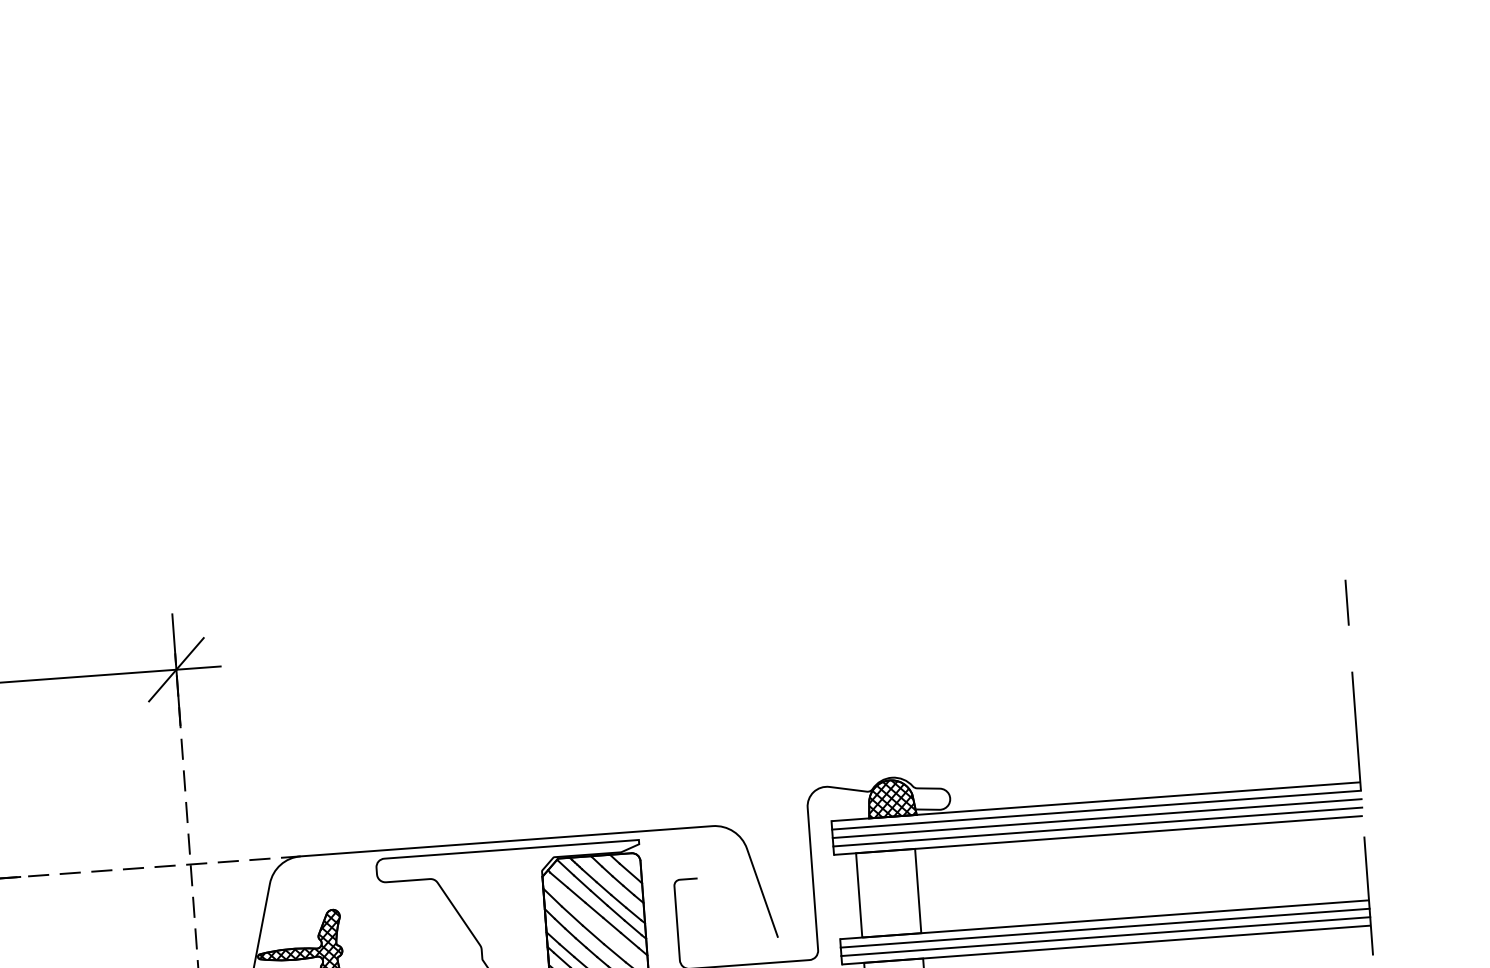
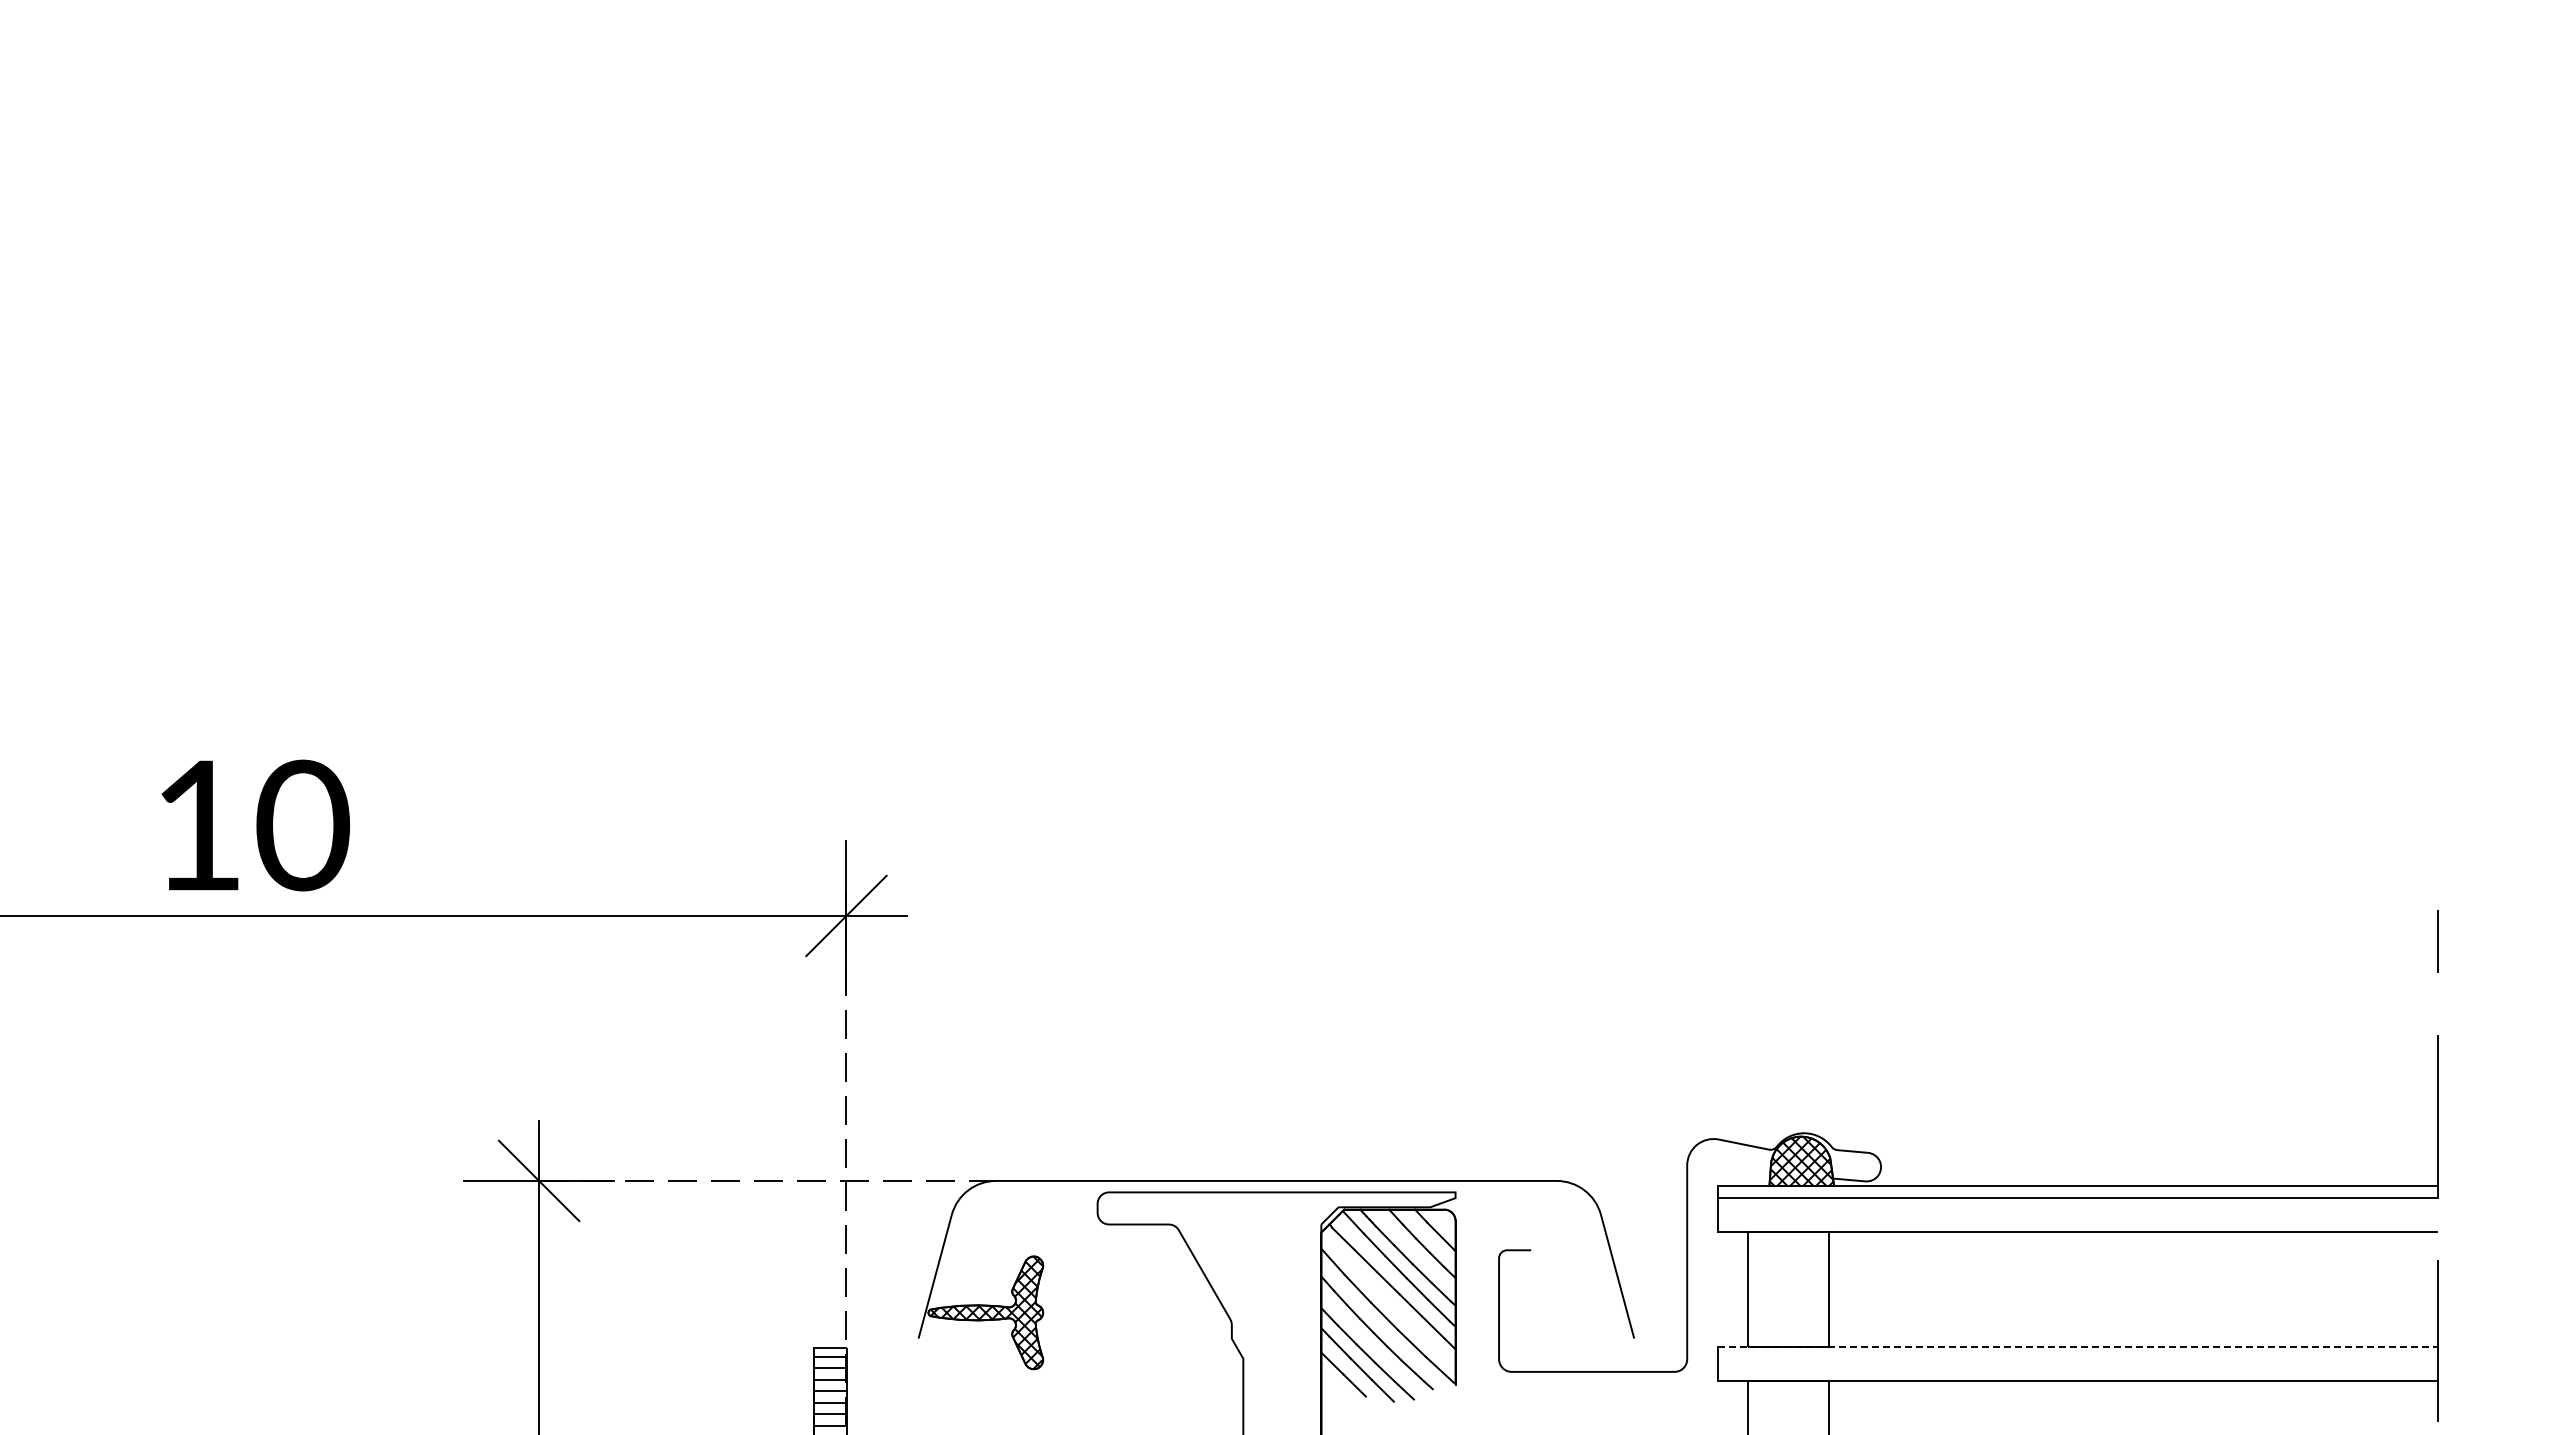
line: (1096, 818) -> (2077, 1208), removed
line: (1097, 827) -> (2077, 1220), removed
line: (1104, 919) -> (2077, 1346), solid -> dashed
line: (1104, 928) -> (2077, 1358), removed
line: (1105, 936) -> (2077, 1369), removed

